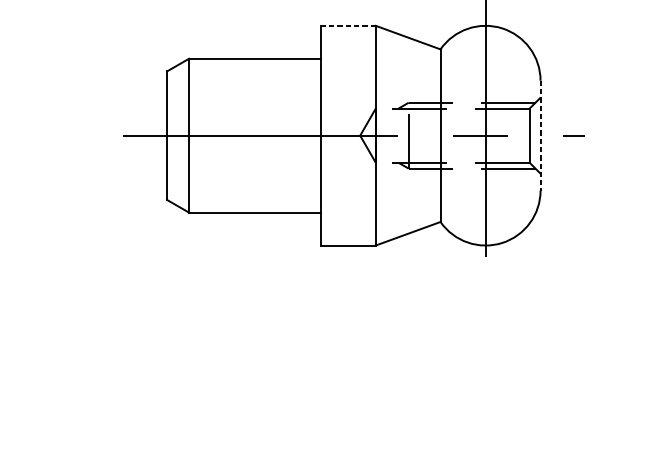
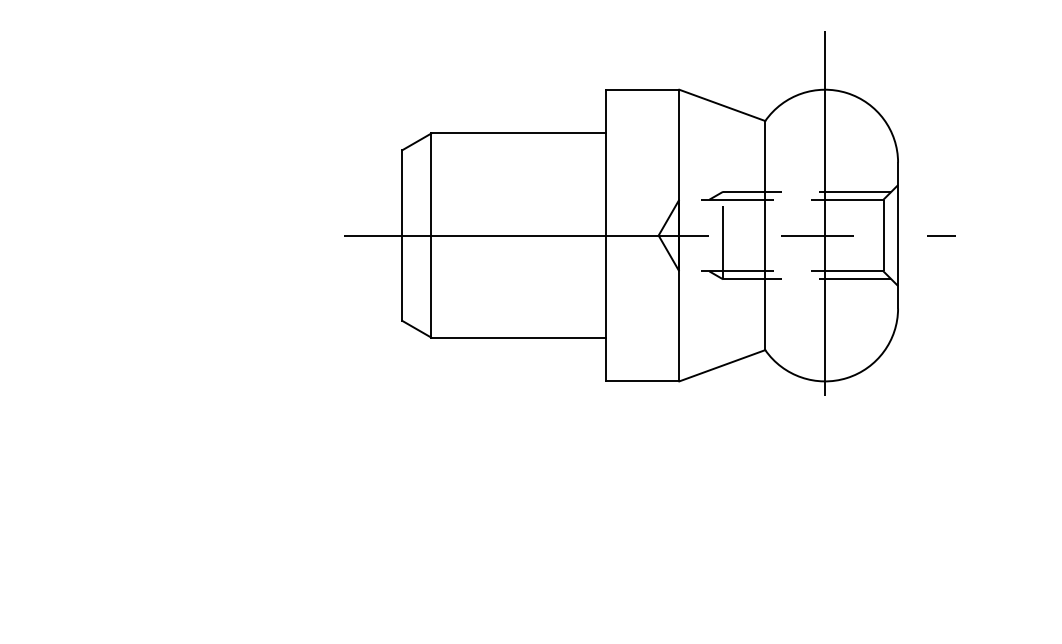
line: (348, 25) -> (643, 89), dashed -> solid
line: (540, 135) -> (898, 235), dashed -> solid

